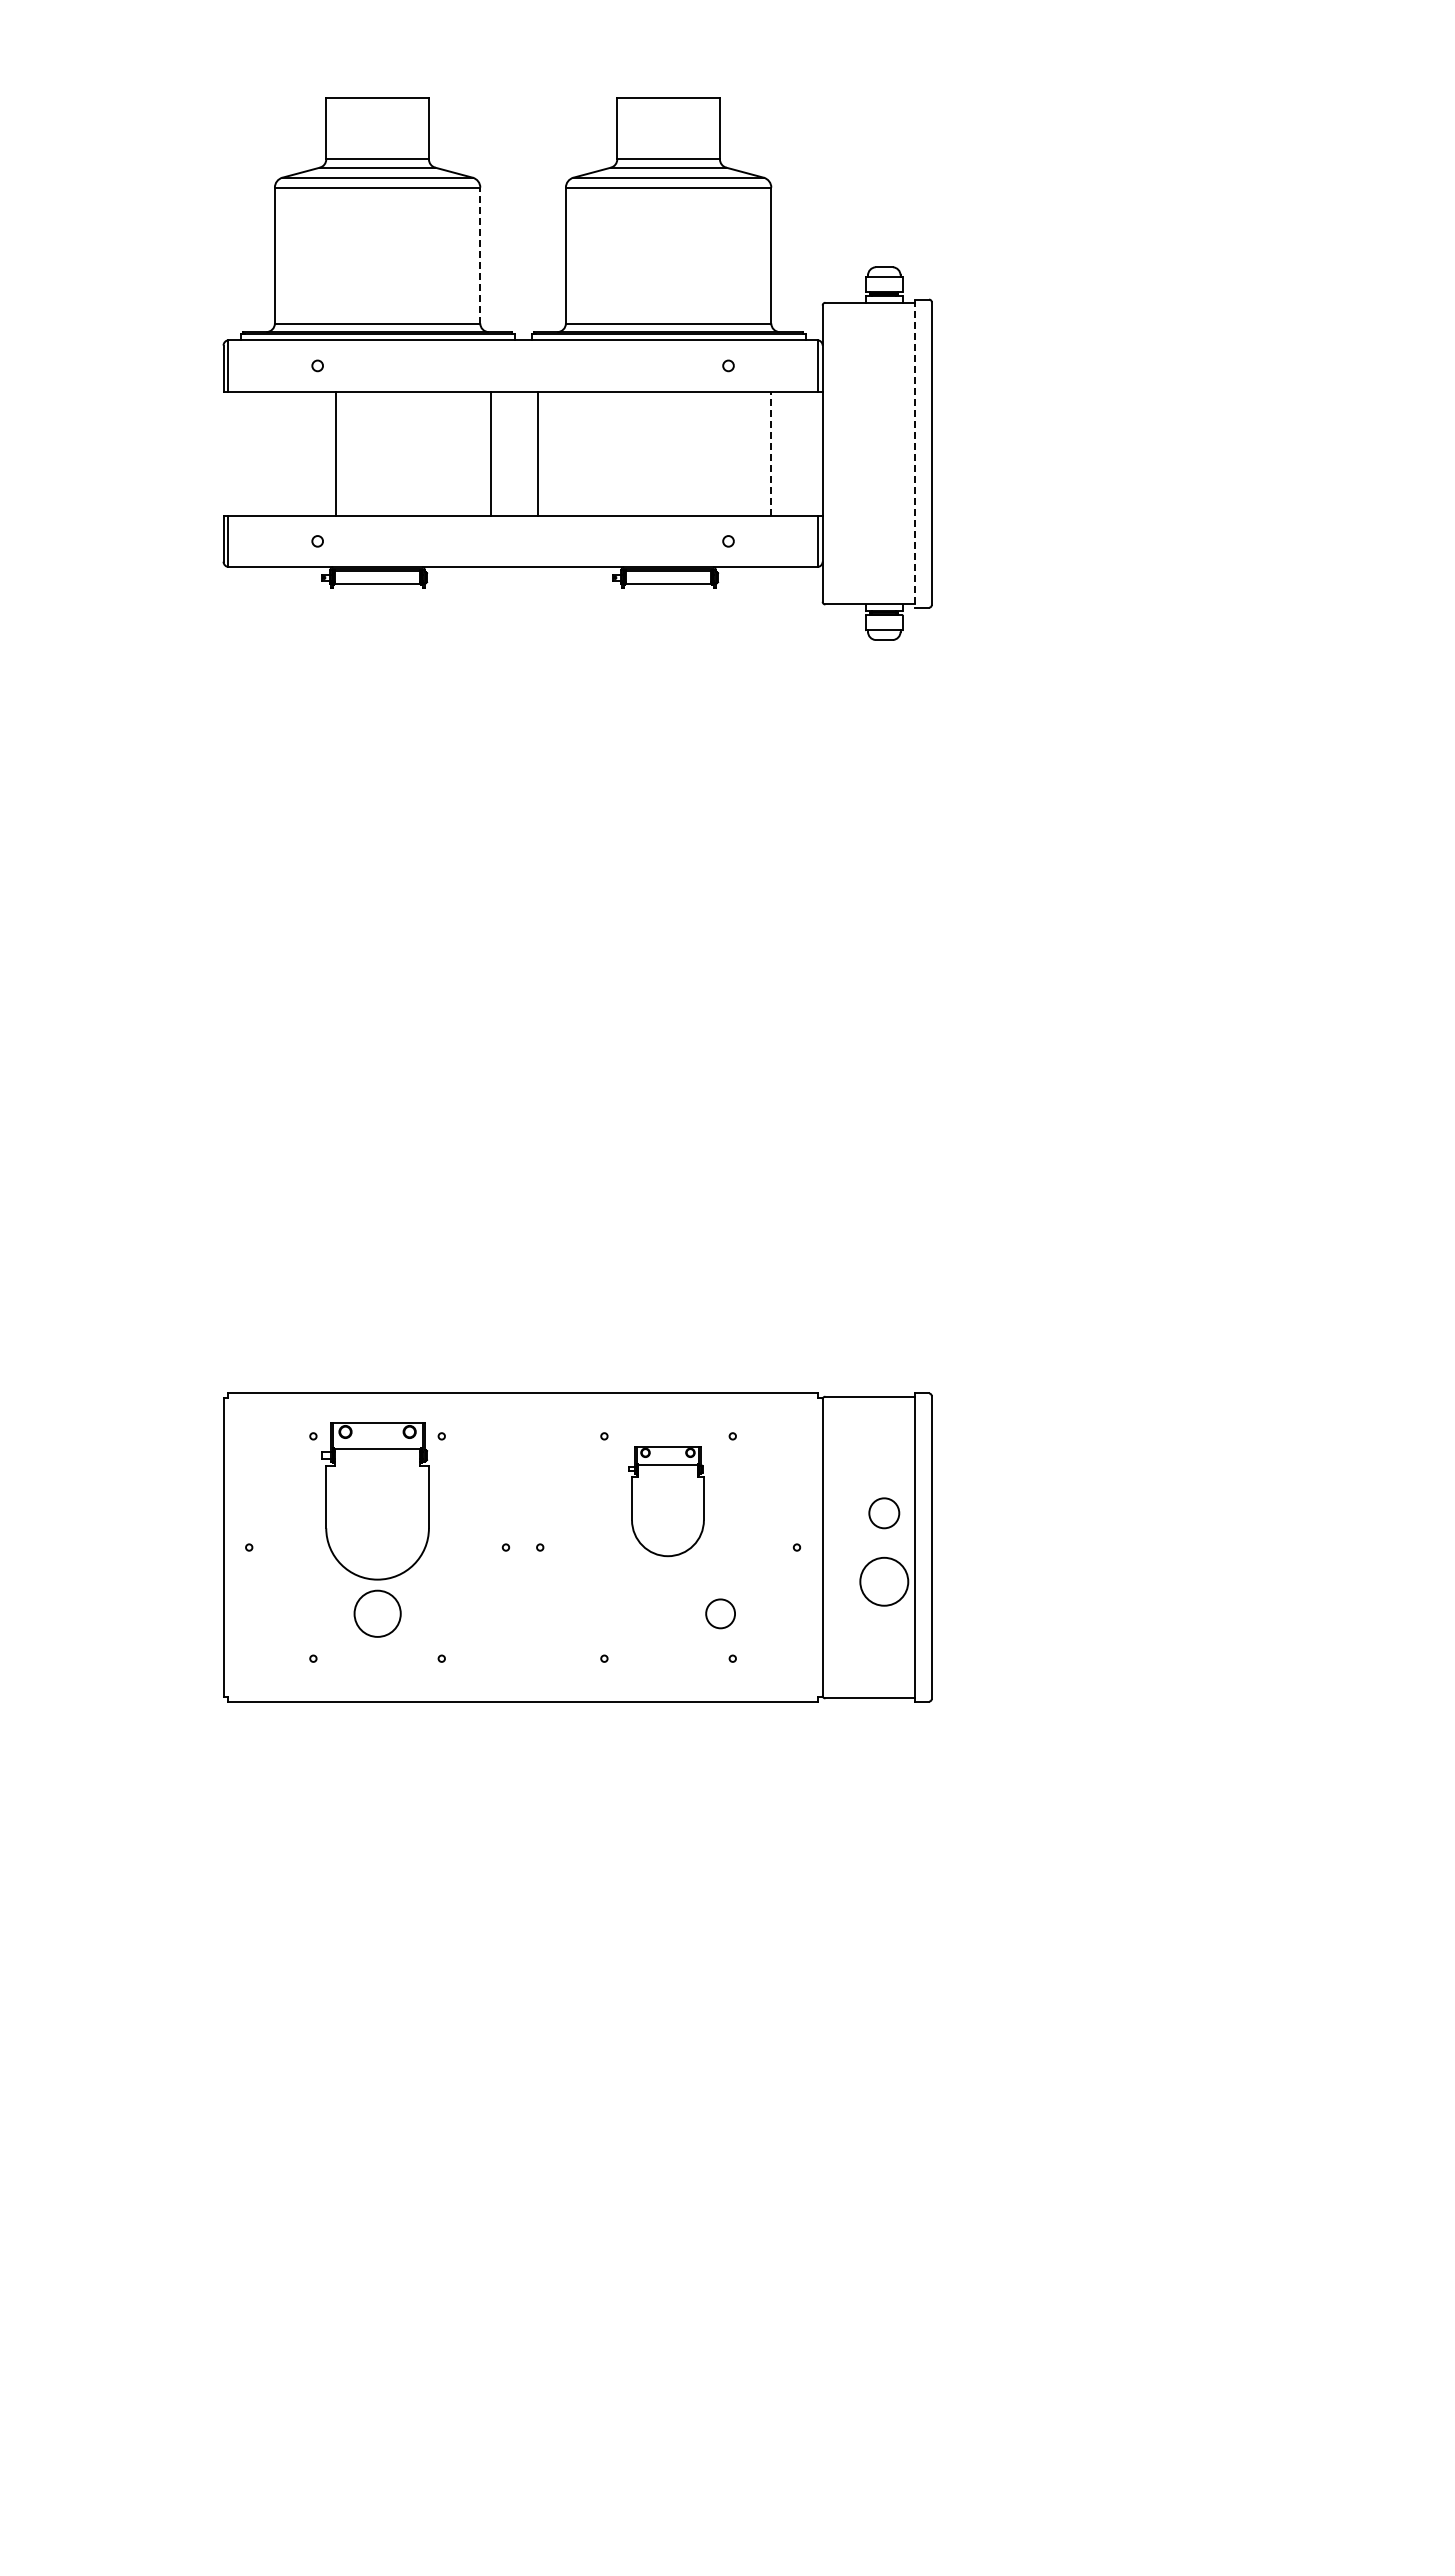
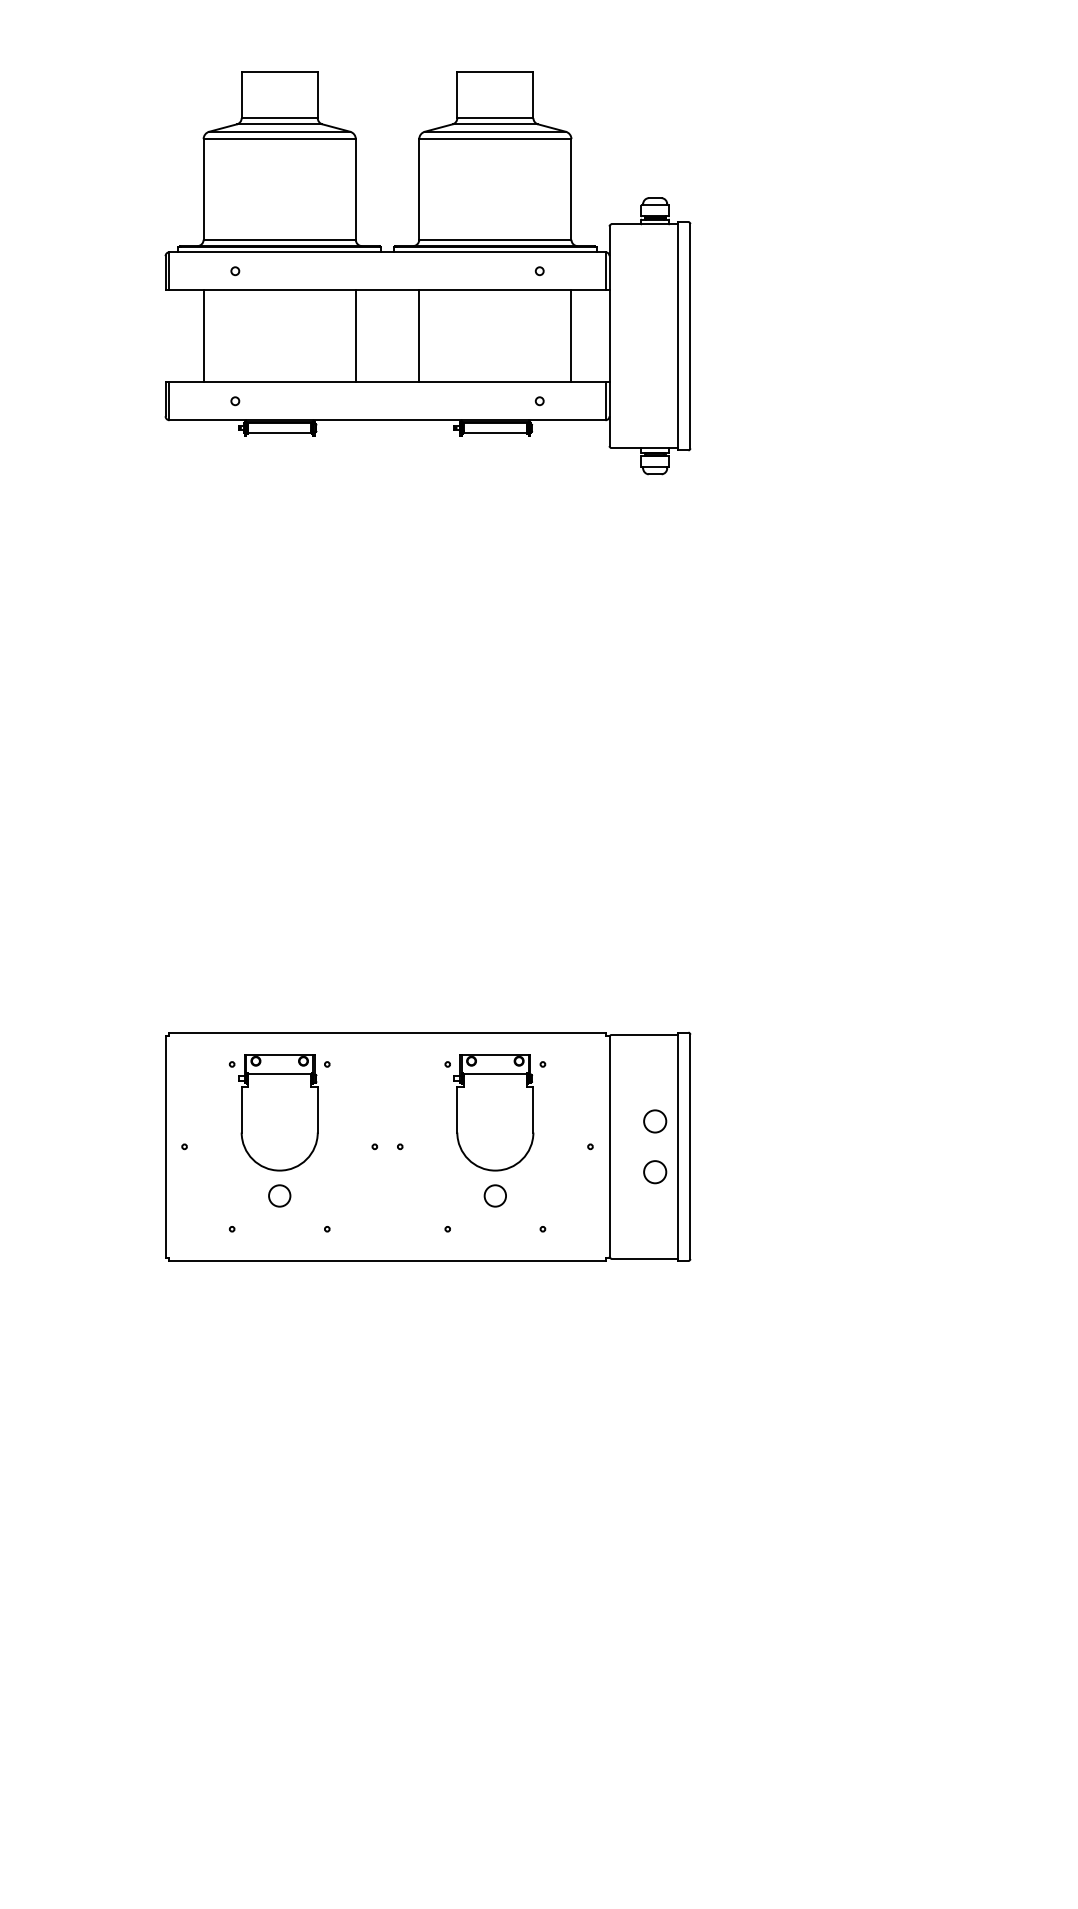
line: (480, 255) -> (355, 189), dashed -> solid
line: (335, 453) -> (203, 336), moved
line: (490, 453) -> (418, 336), moved
line: (538, 453) -> (355, 336), moved
line: (771, 453) -> (571, 336), dashed -> solid
line: (914, 454) -> (677, 336), dashed -> solid
part: (666, 1501) -> (493, 1112), size x1.43
circle: (884, 1581) -> (655, 1171), size x0.62
circle: (377, 1613) -> (279, 1195), size x0.62
circle: (720, 1613) -> (495, 1195), moved

